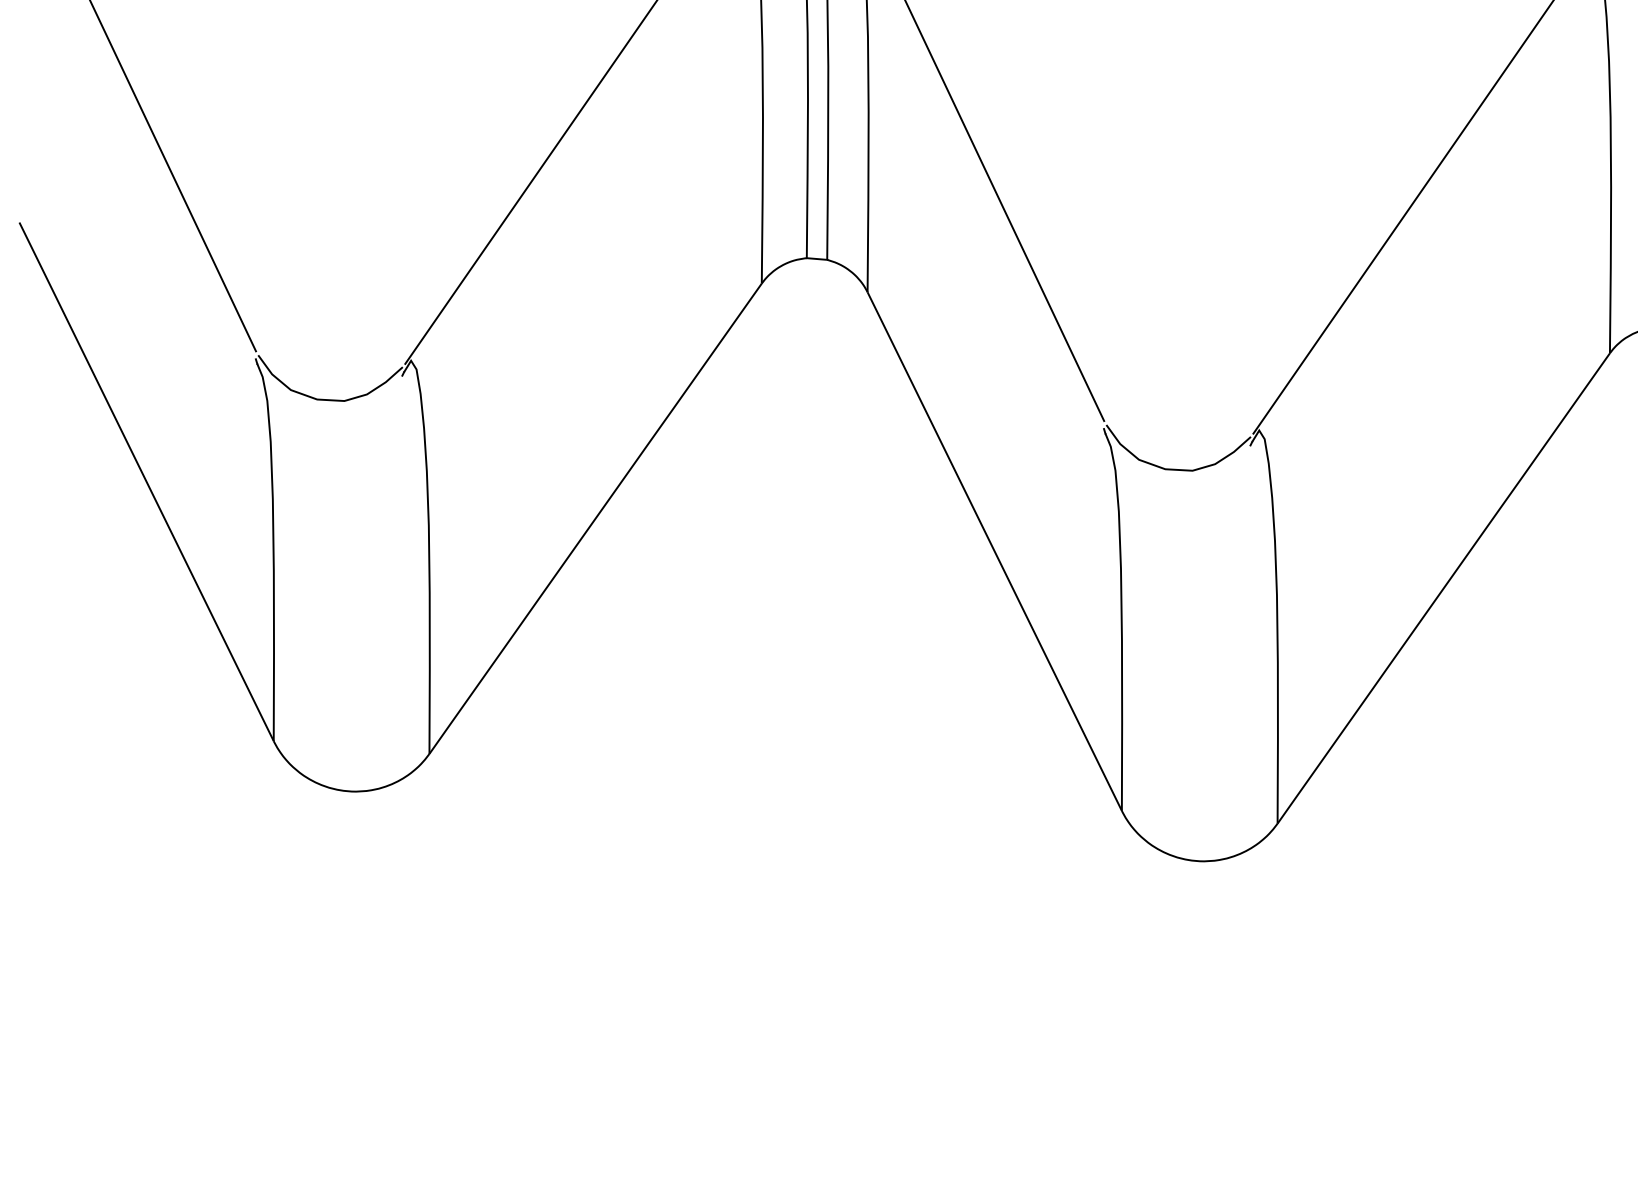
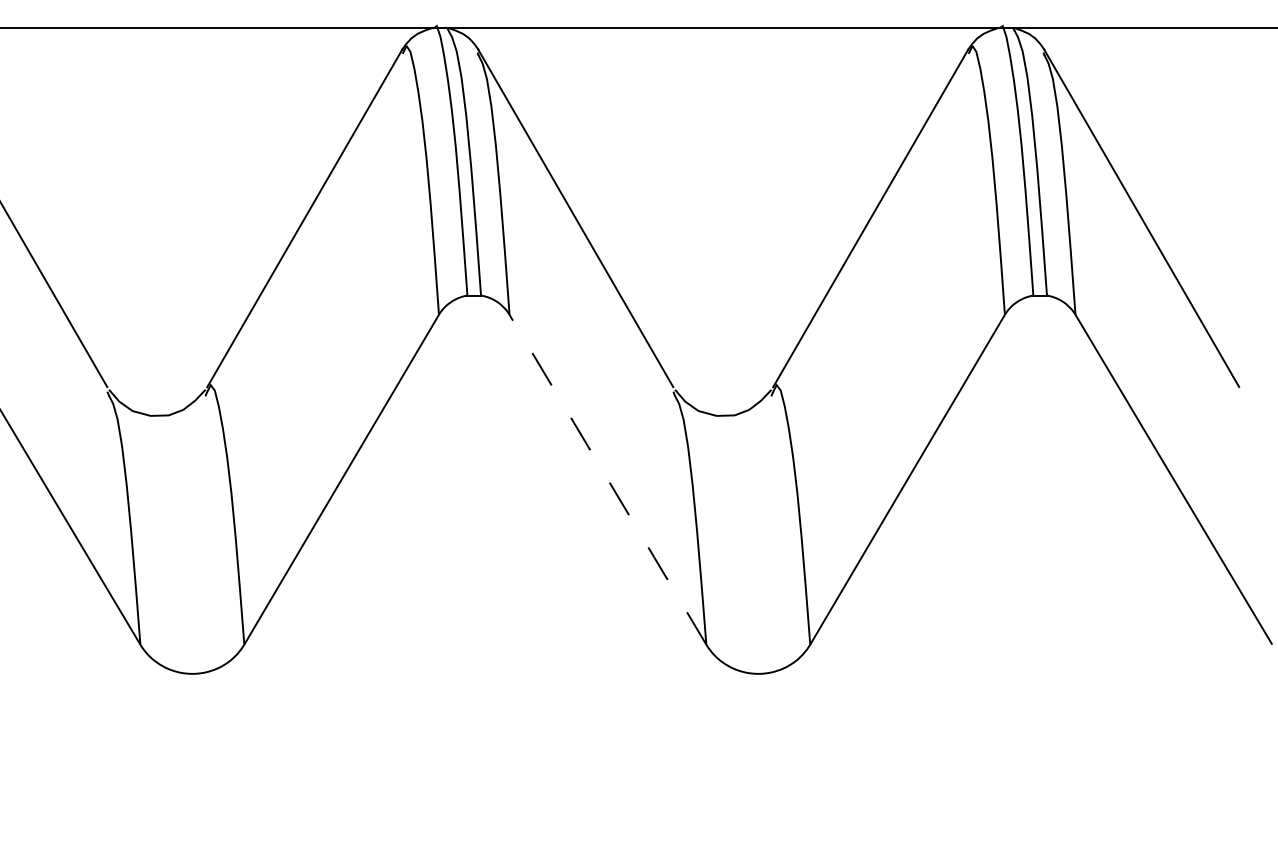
line: (995, 552) -> (608, 480), solid -> dashed

